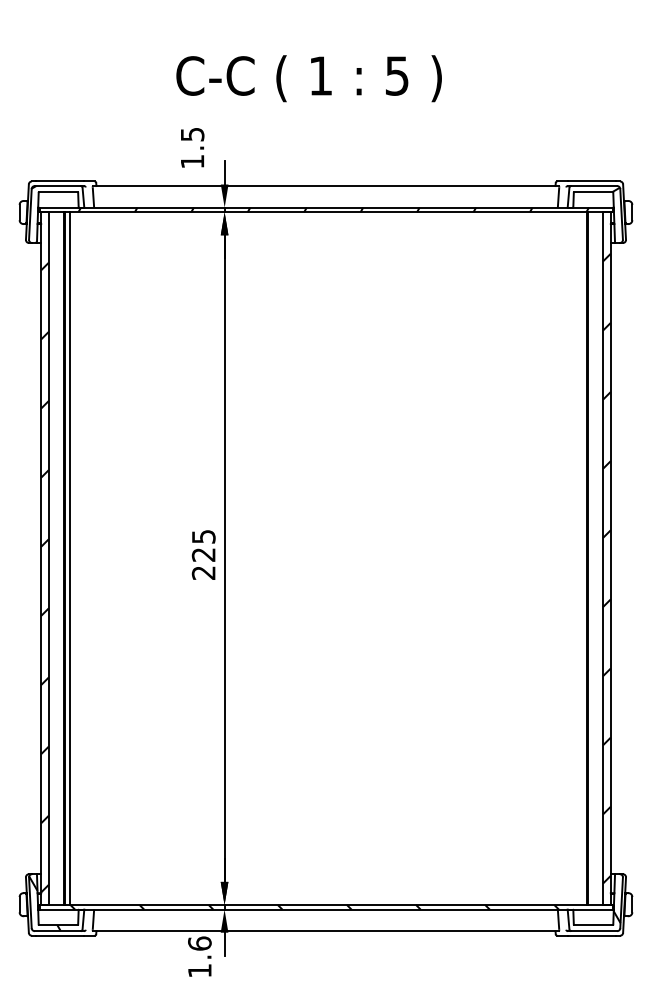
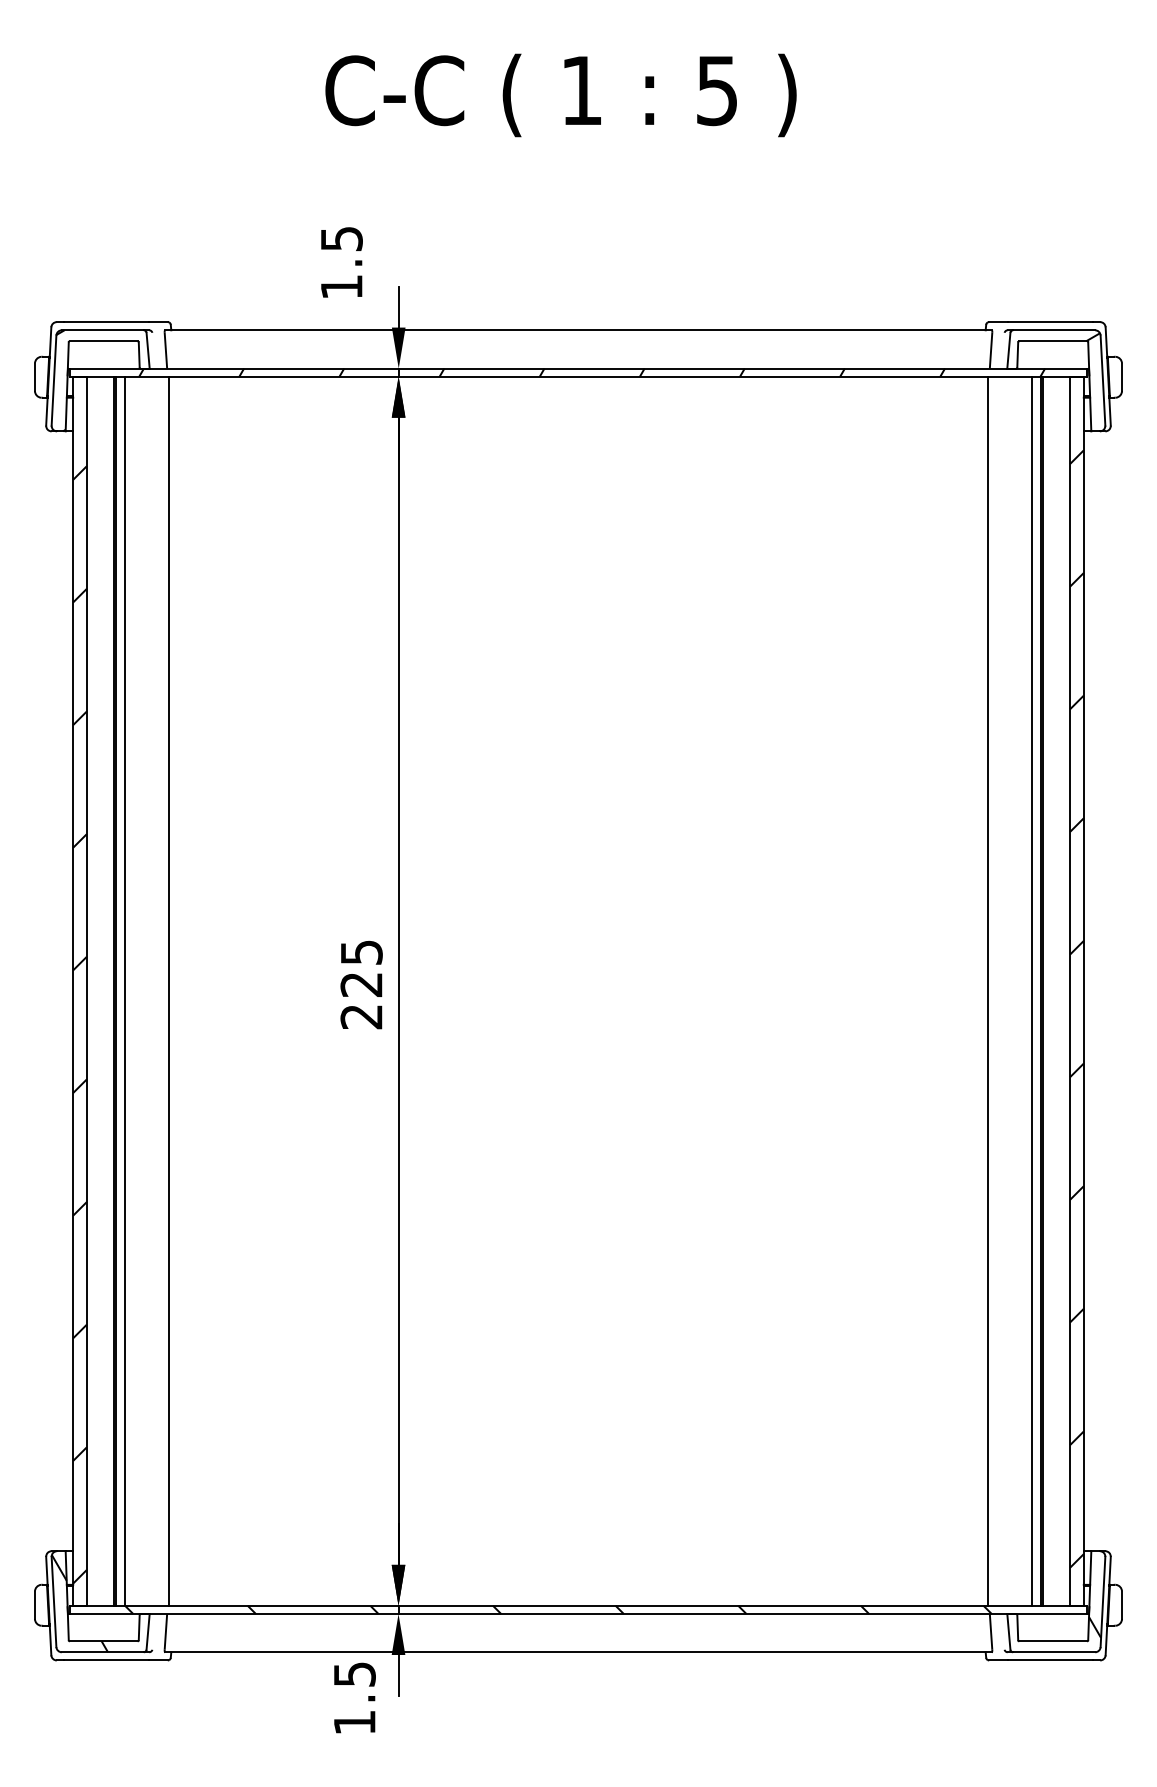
text: (308, 78) -> (559, 95), moved
line: (95, 558) -> (169, 991), added
line: (556, 558) -> (987, 991), added
line: (581, 558) -> (1031, 991), added
text: (199, 943) -> (354, 1674), 1.6 -> 1.5

